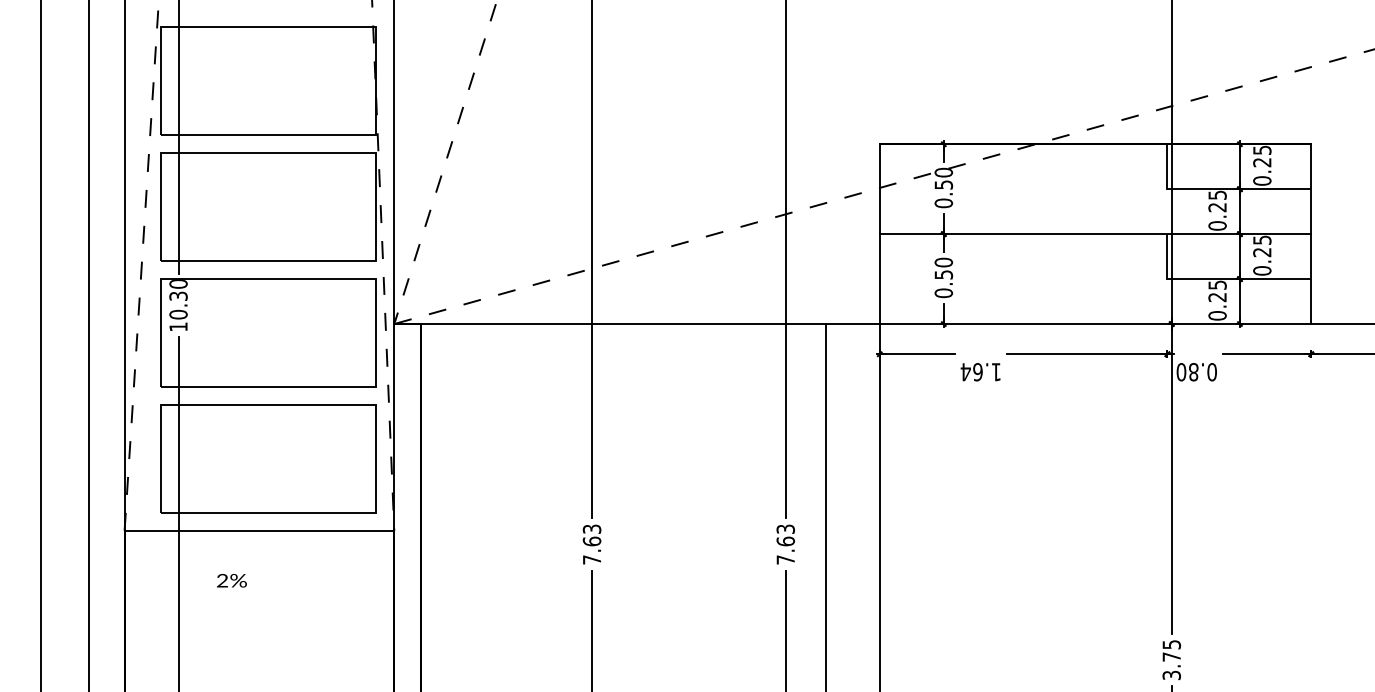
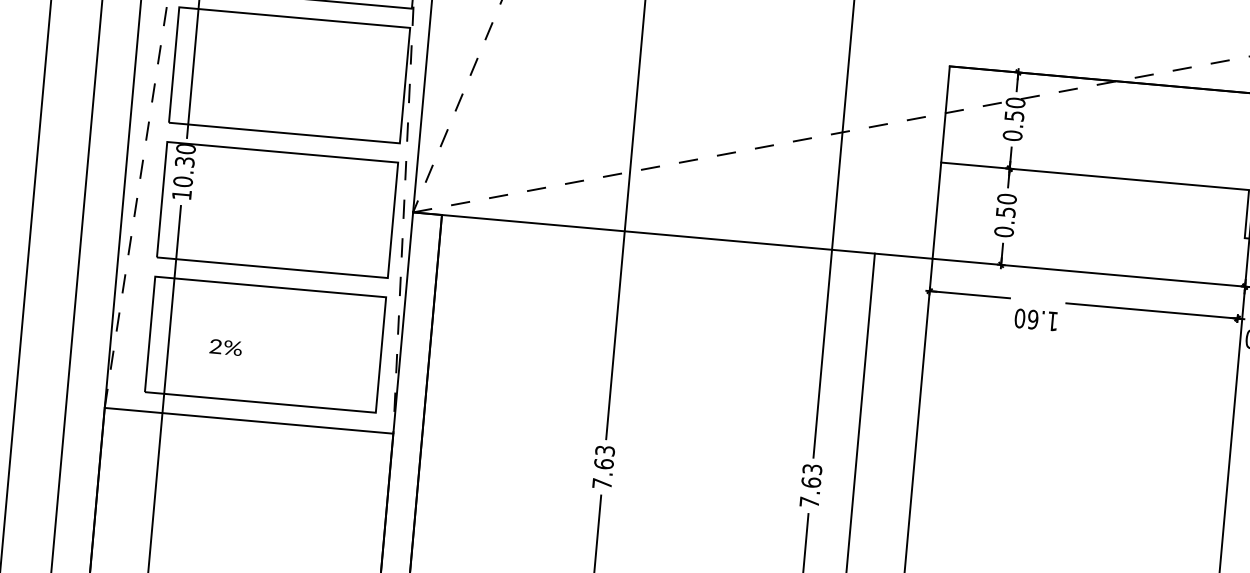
text: (965, 372) -> (1019, 318), 1.64 -> 1.60
text: (231, 580) -> (225, 347), moved

